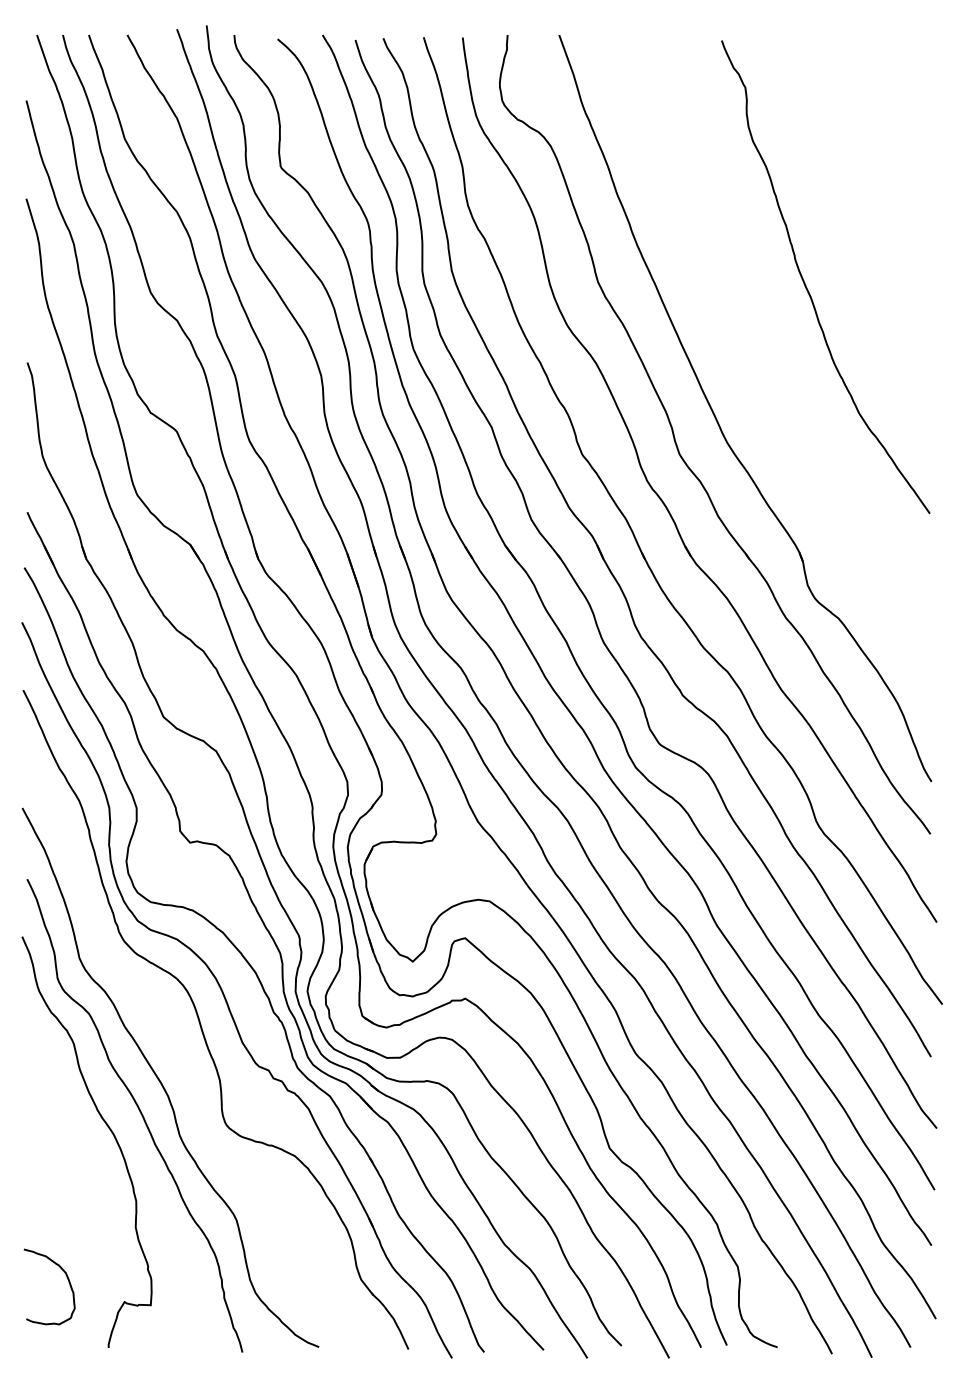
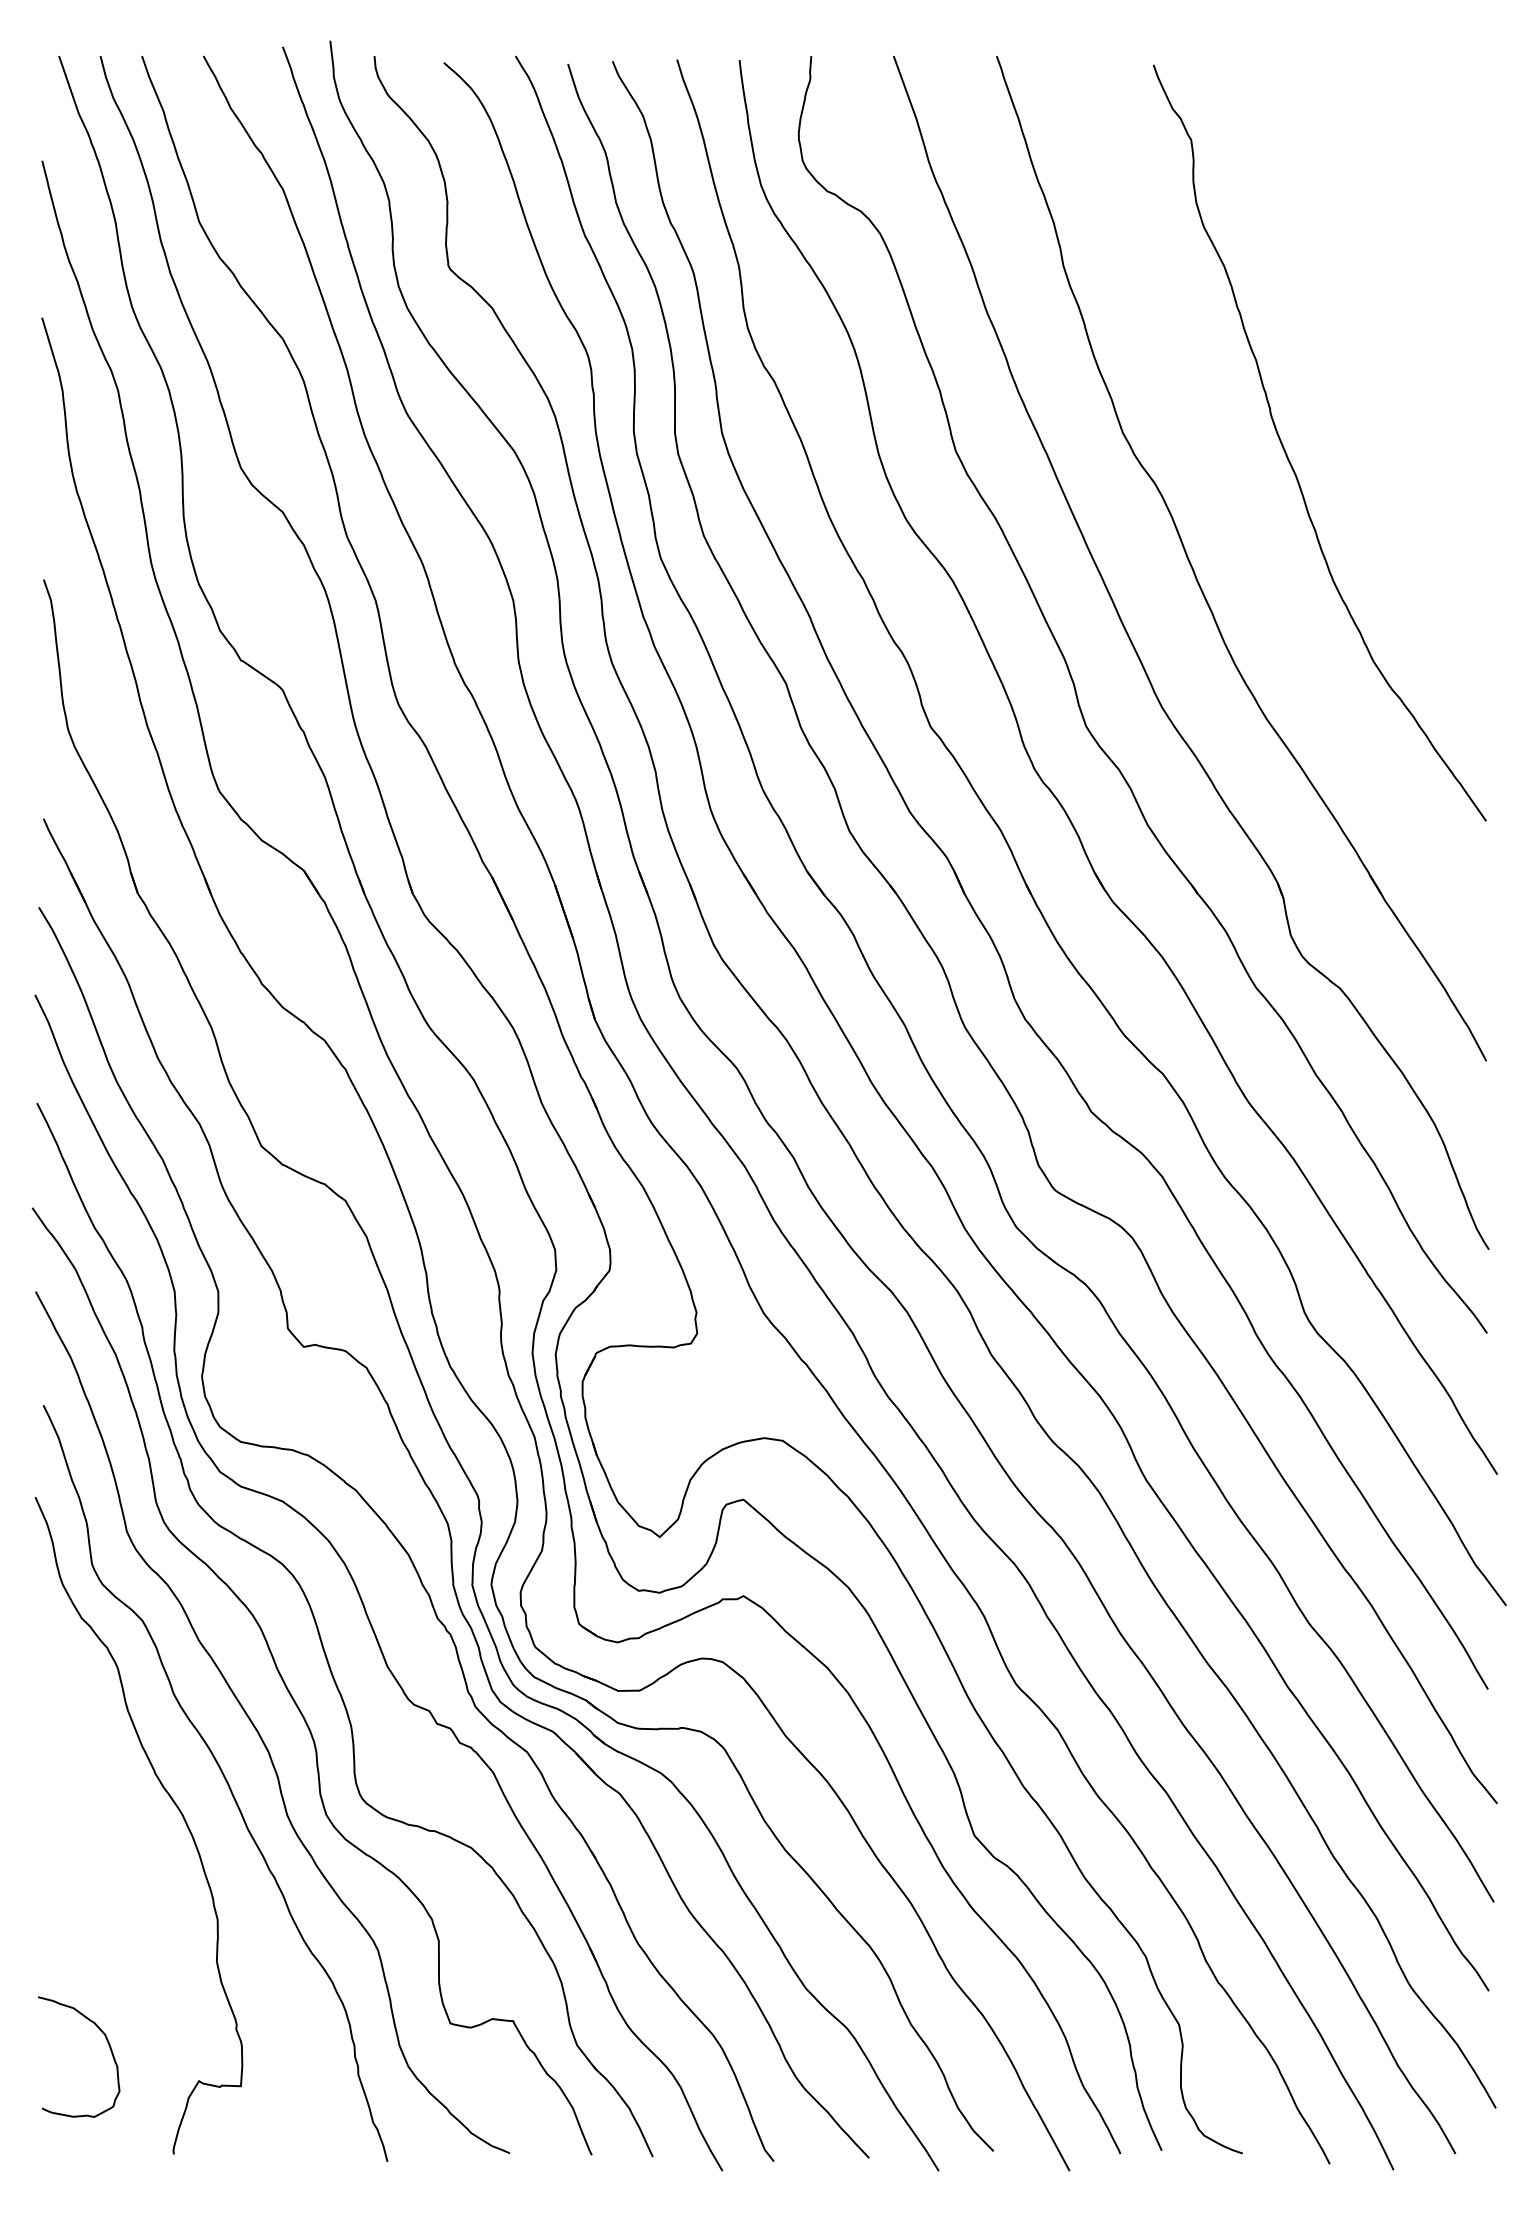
part: (748, 358) -> (1196, 573), added
curve: (183, 1060) -> (293, 1695), added

